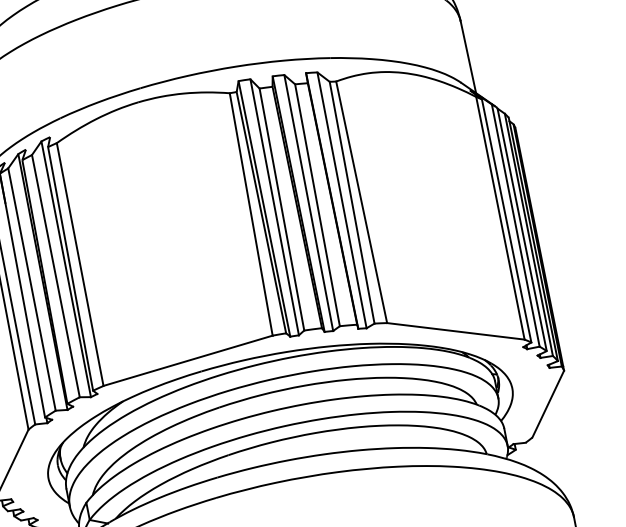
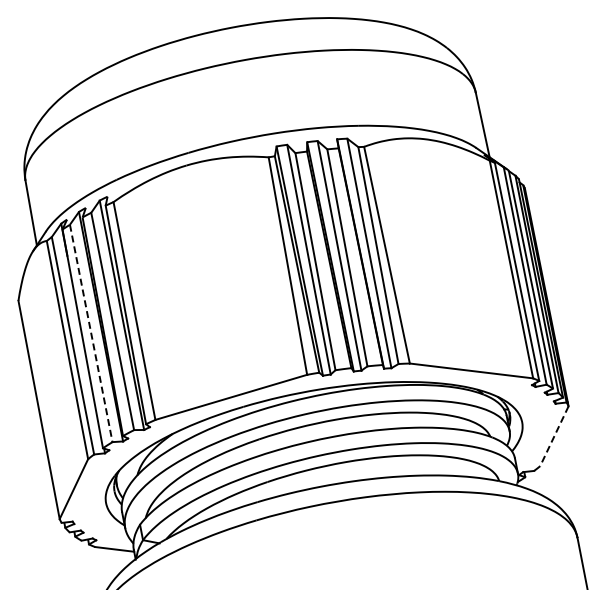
line: (32, 289) -> (91, 333), solid -> dashed
line: (548, 404) -> (554, 436), solid -> dashed

